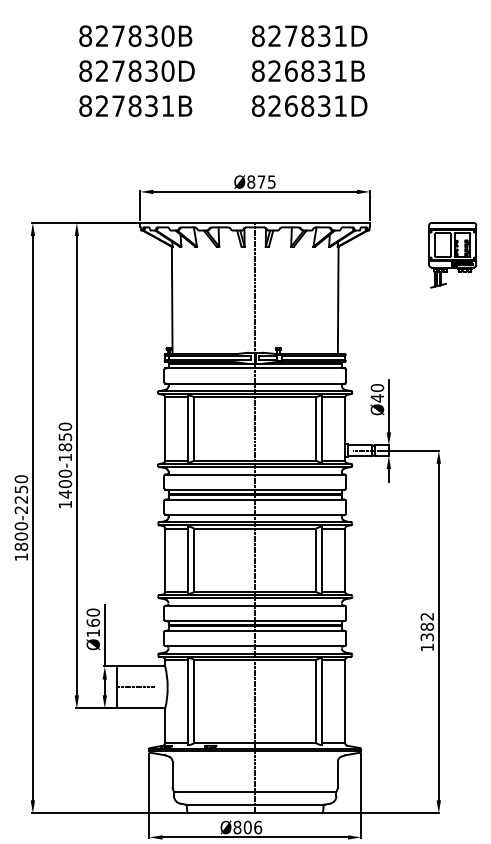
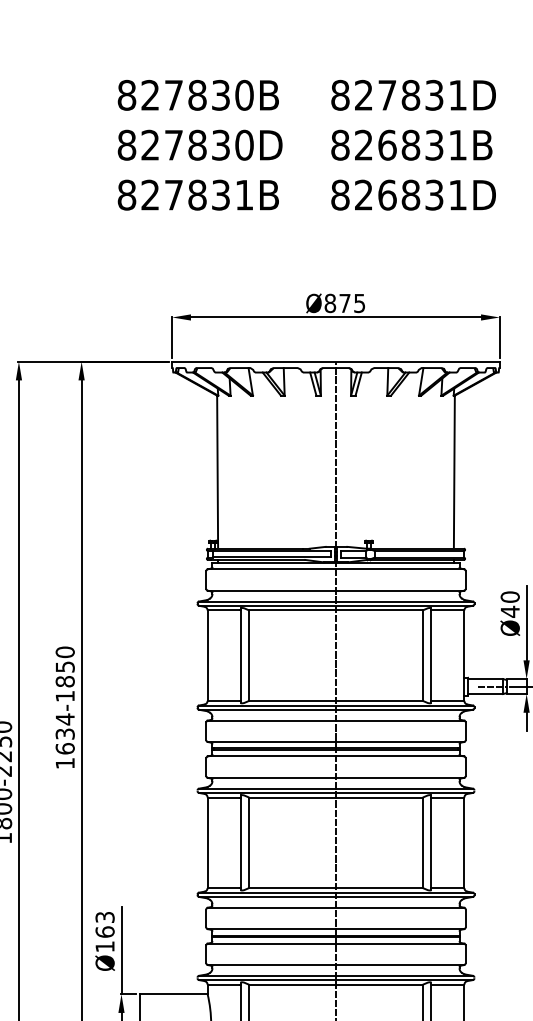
text: (136, 70) -> (199, 144), moved
text: (65, 483) -> (65, 733), 1400-1850 -> 1634-1850
text: (92, 612) -> (103, 917), Ø160 -> Ø163

